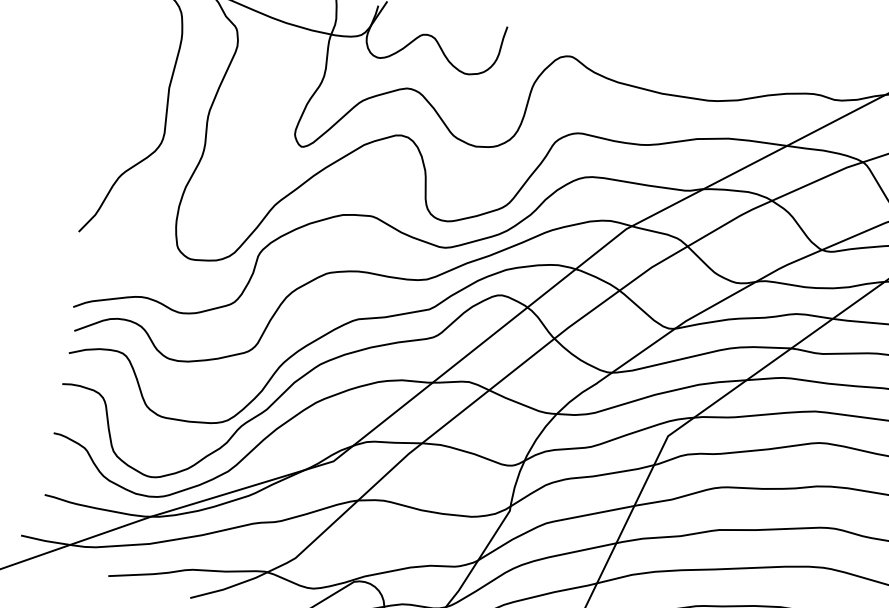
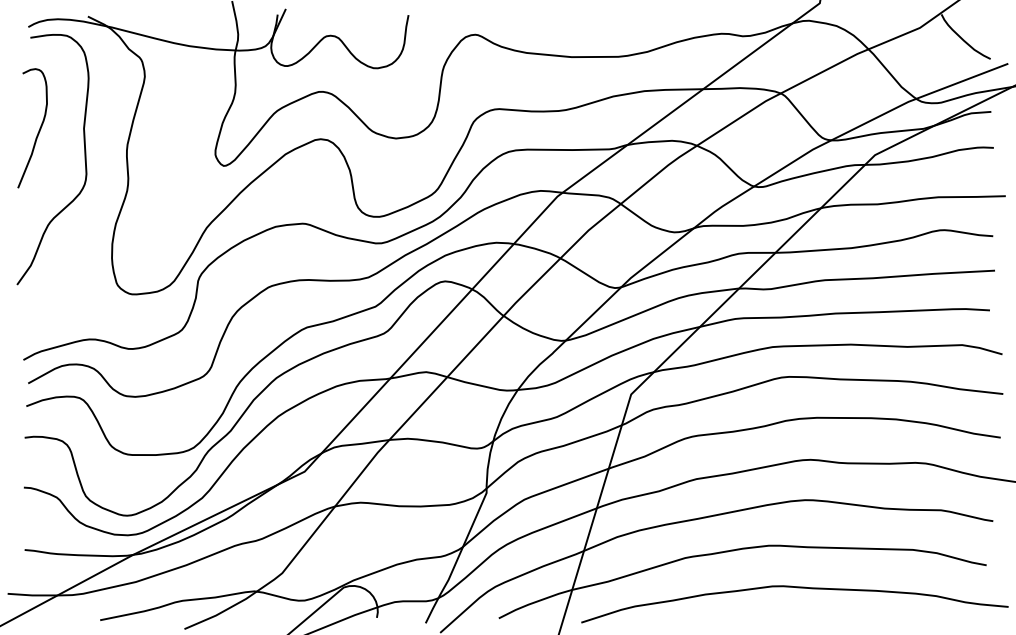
curve: (124, 82) -> (38, 130), added

